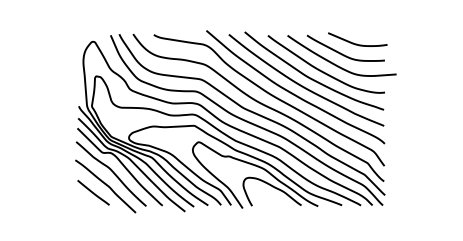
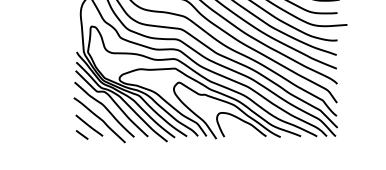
line: (84, 203) -> (81, 134), added

